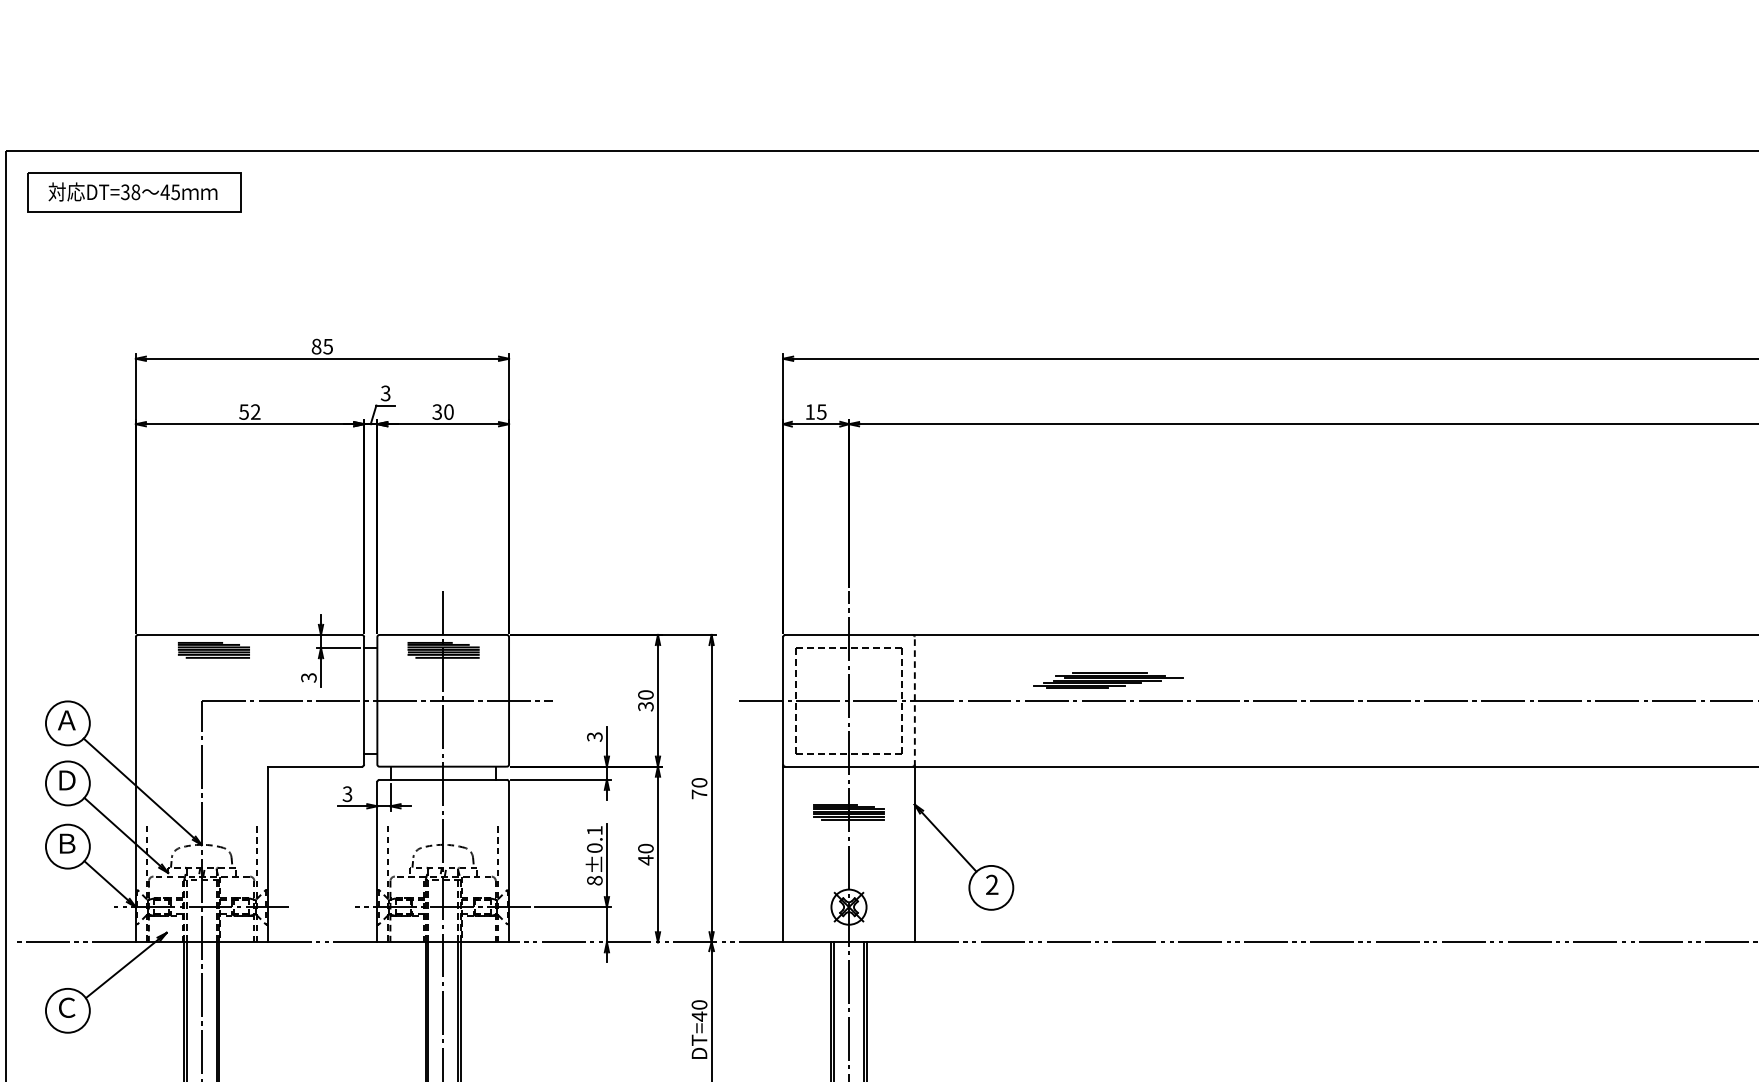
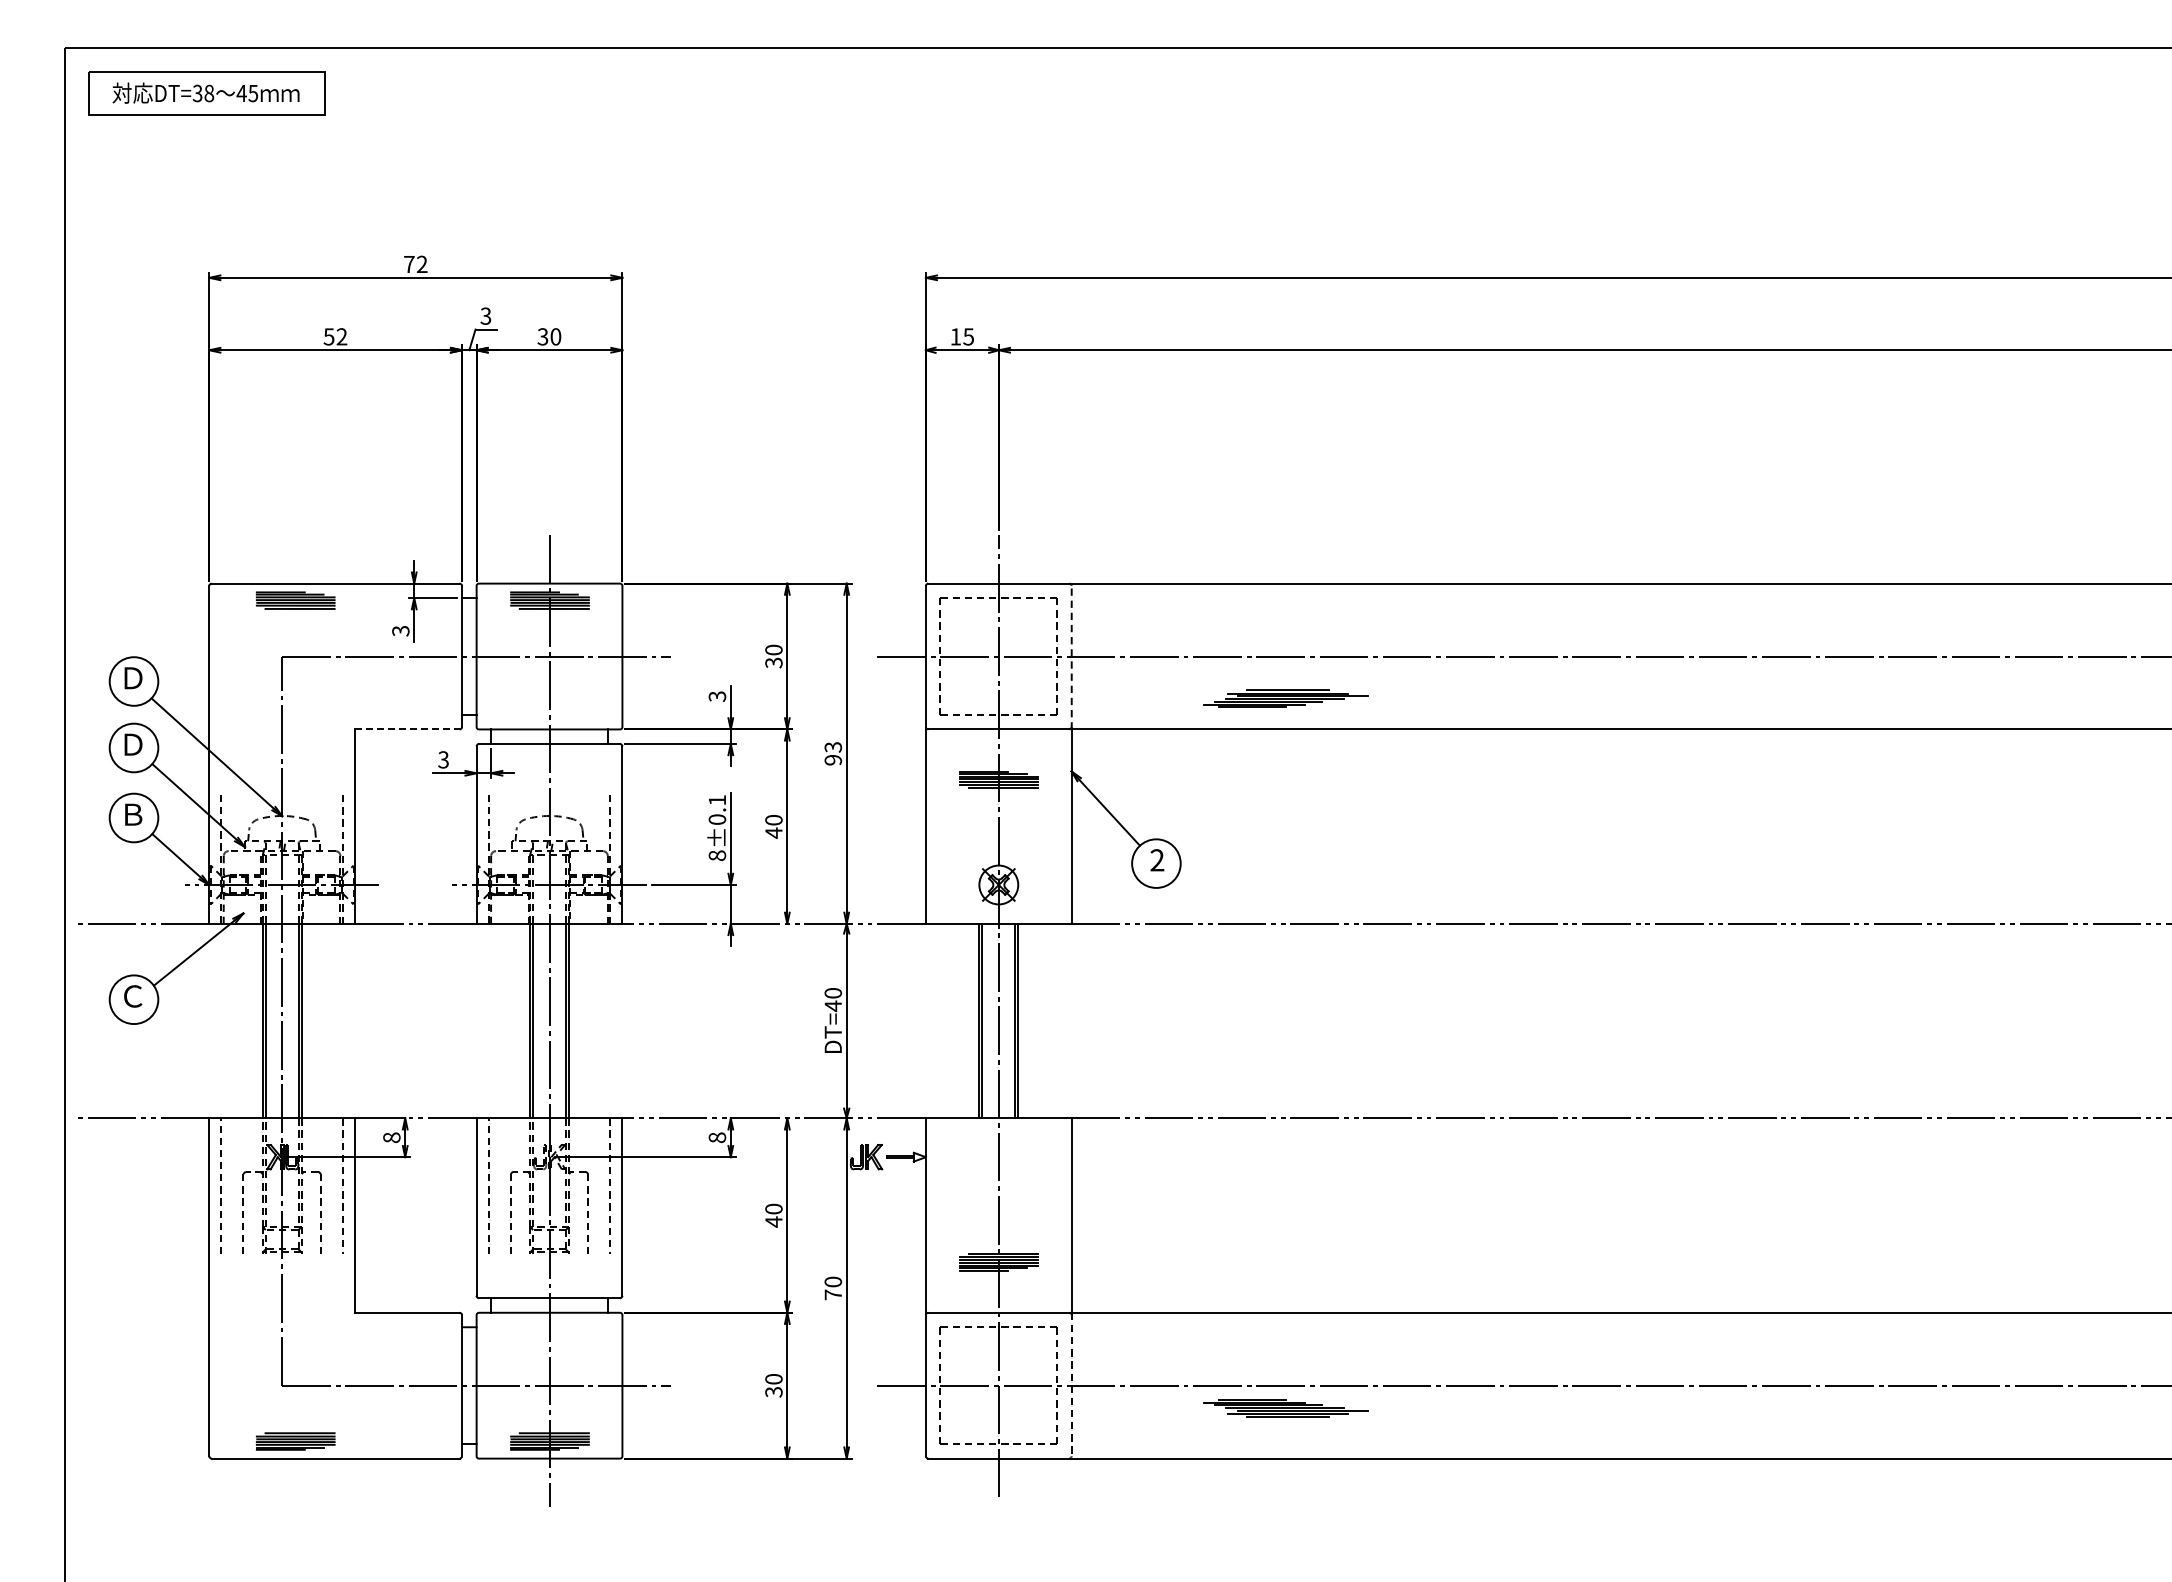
text: (322, 346) -> (415, 264), 85 -> 72
part: (1107, 680) -> (1285, 698), moved
text: (66, 720) -> (132, 678), Ａ -> Ｄ
line: (314, 766) -> (407, 729), solid -> dashed
text: (699, 788) -> (833, 753), 70 -> 93

